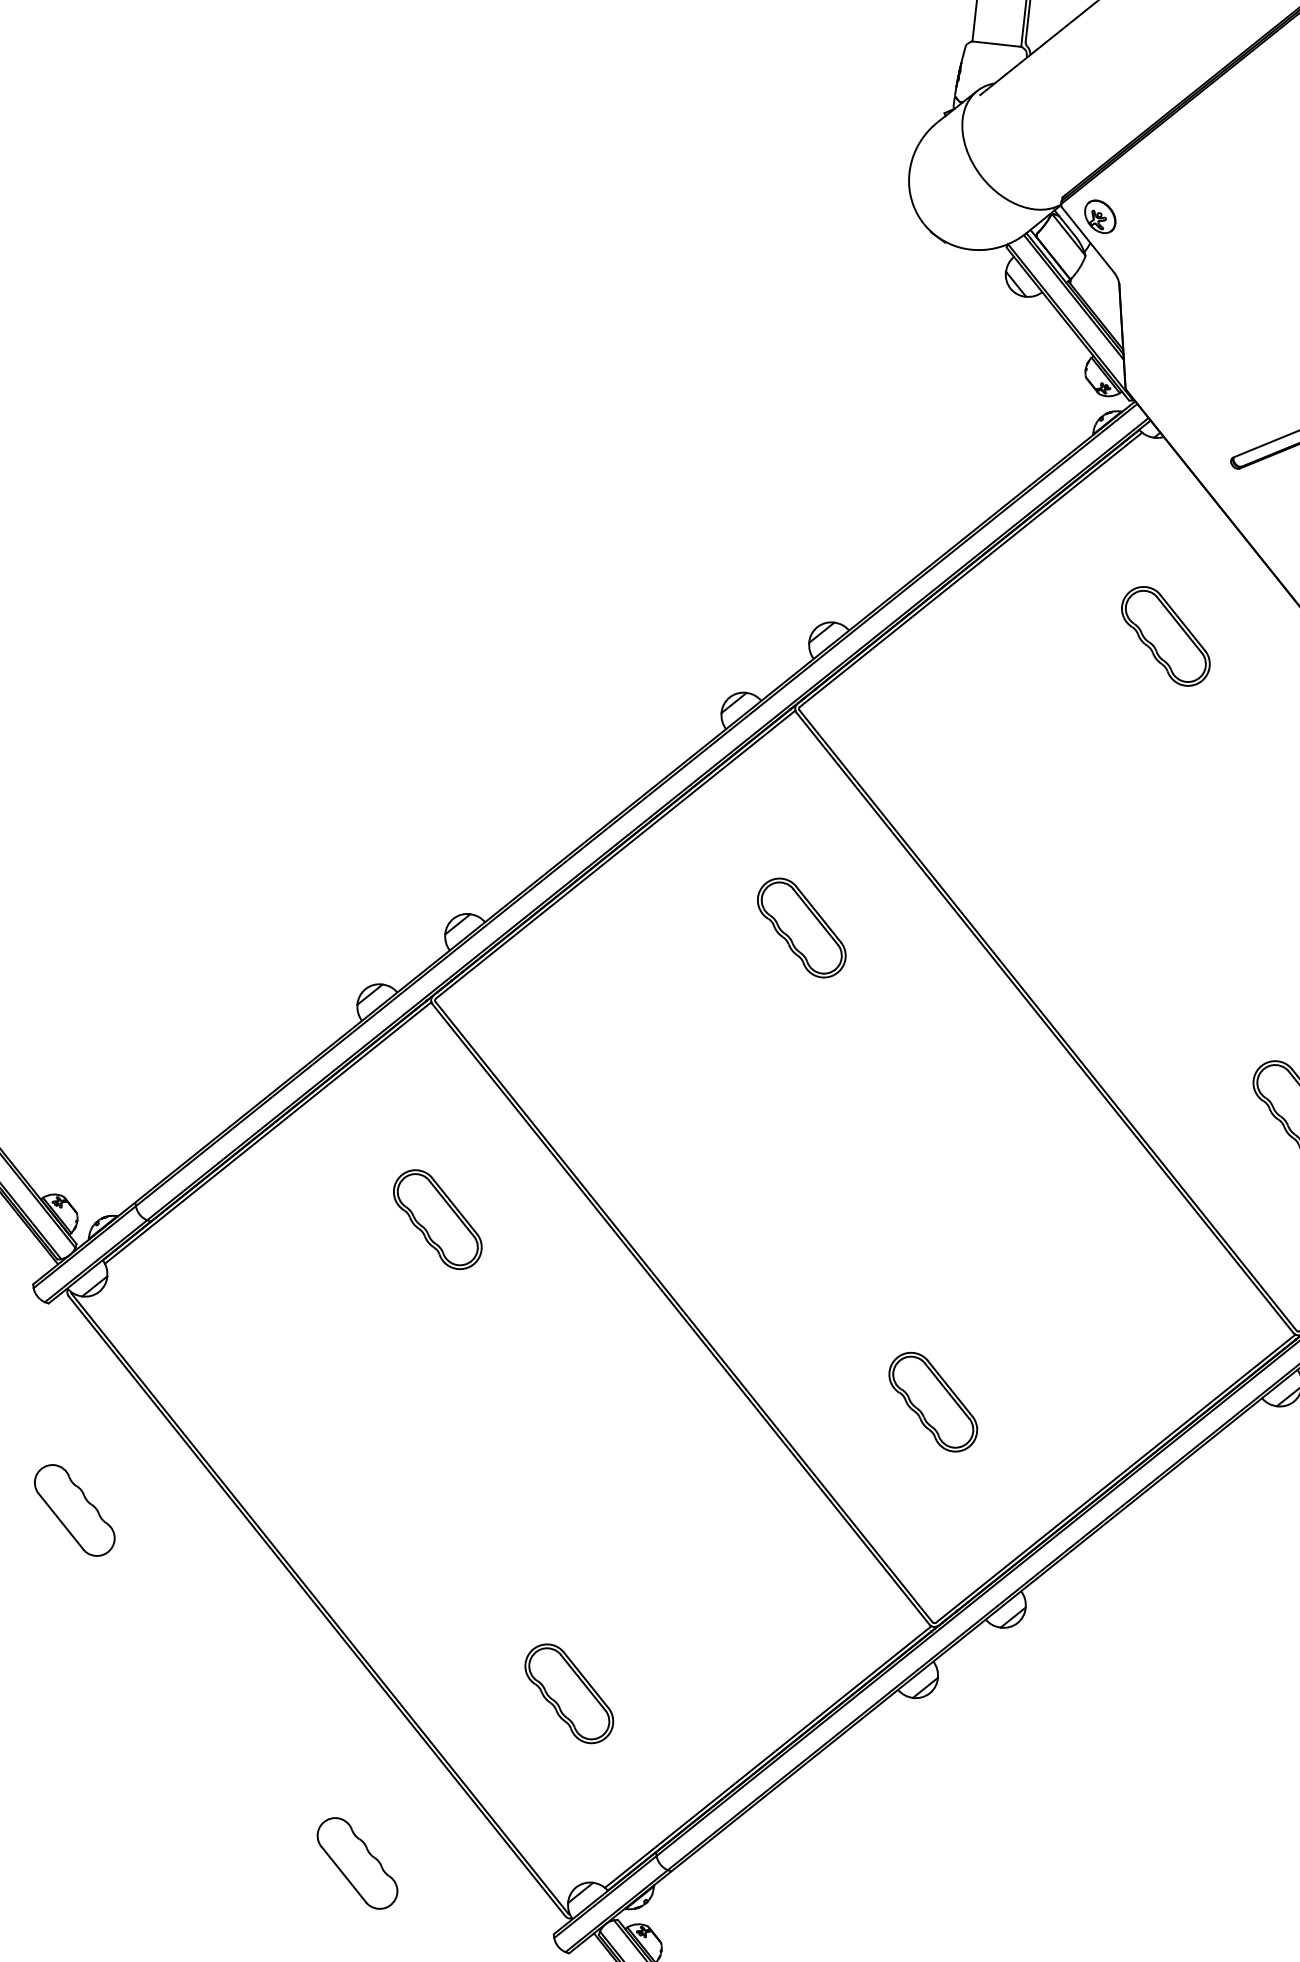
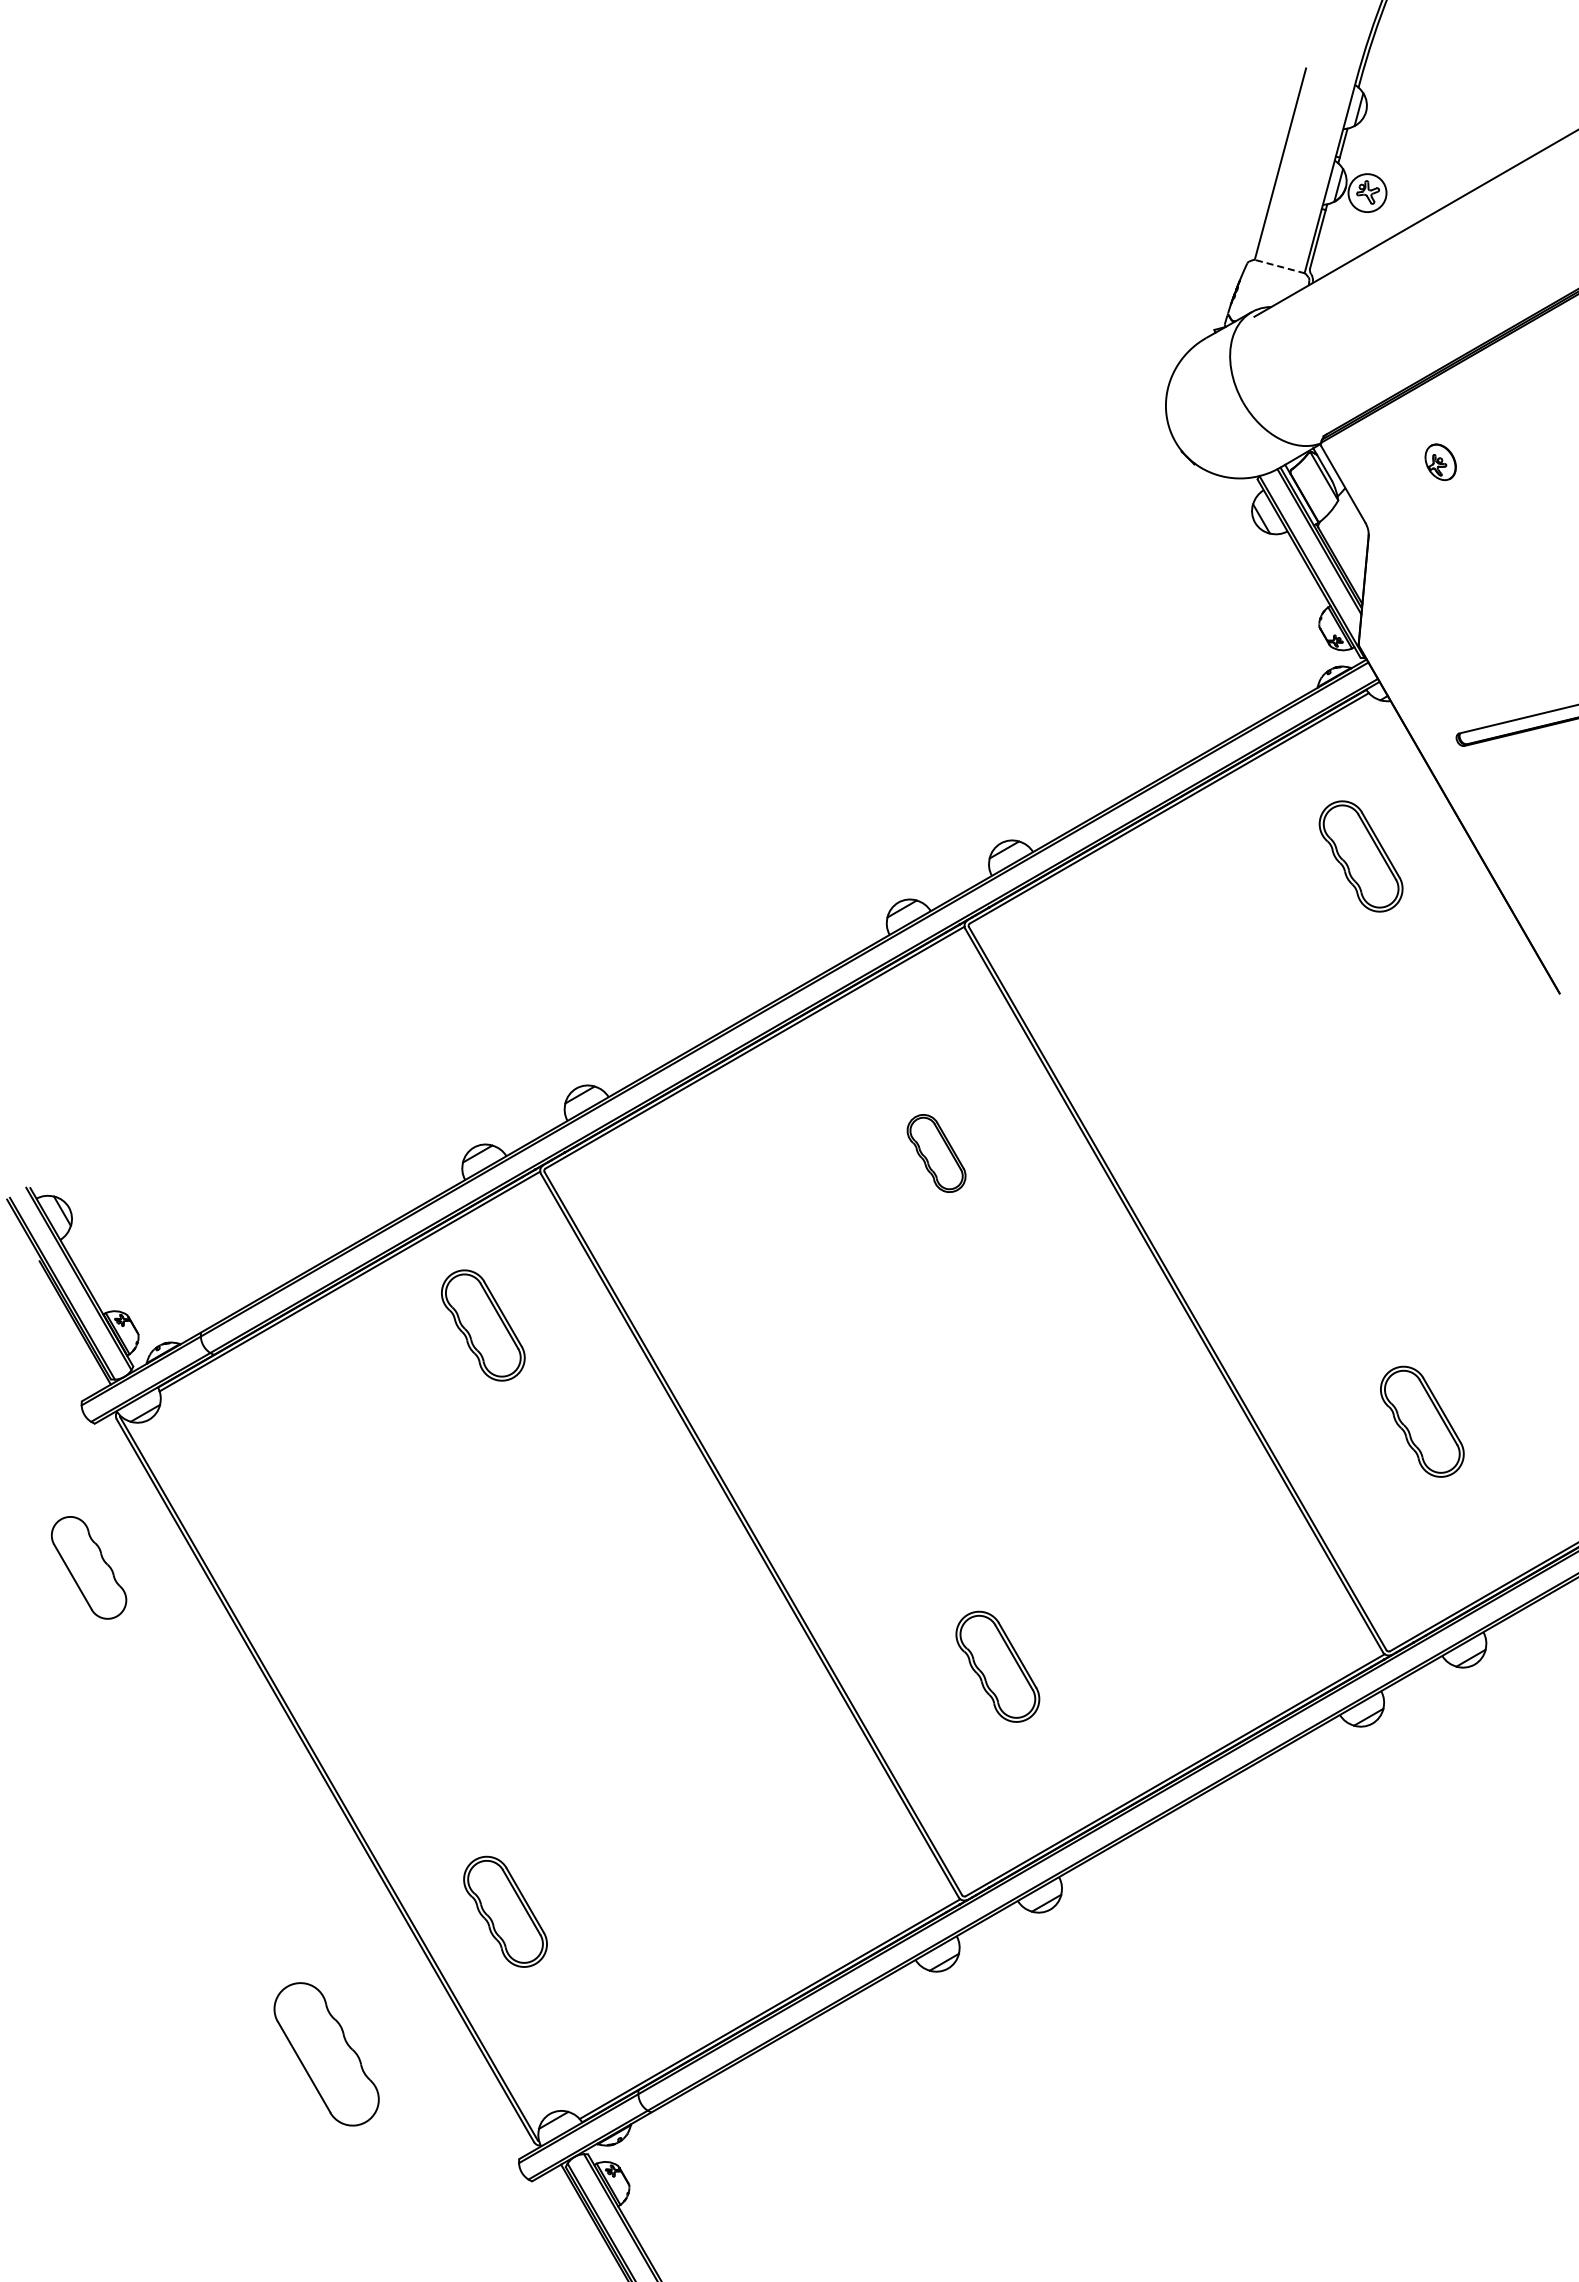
line: (996, 44) -> (1279, 266), solid -> dashed
part: (1099, 216) -> (1440, 461), moved
part: (1165, 636) -> (1360, 856), moved
part: (801, 928) -> (936, 1153), size x0.7
part: (437, 1219) -> (483, 1325), moved
part: (74, 1510) -> (88, 1567), moved
part: (569, 1693) -> (505, 1911), moved
part: (357, 1863) -> (326, 2054), size x1.4

